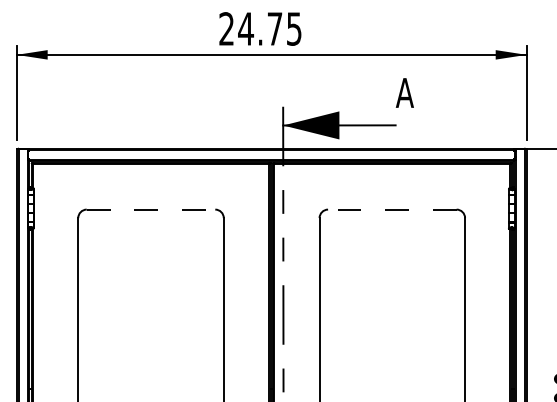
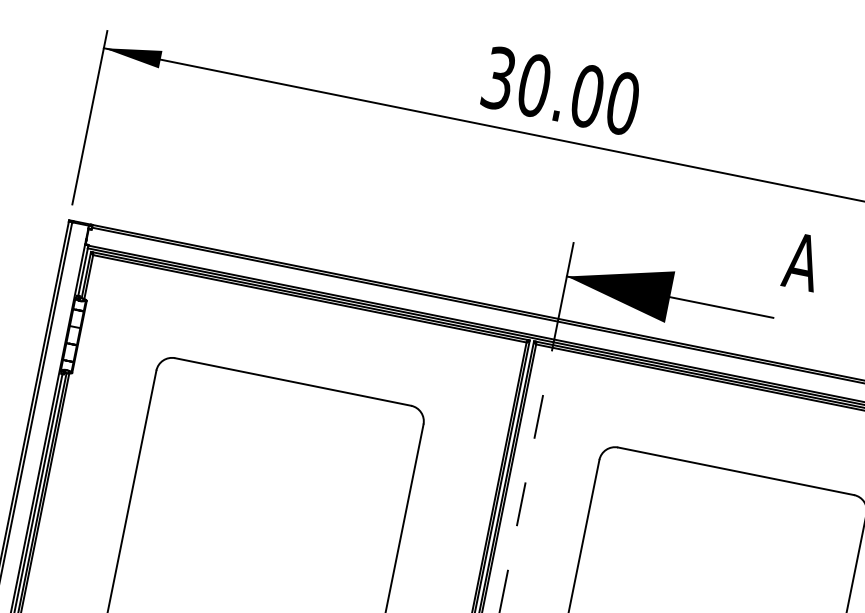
text: (260, 28) -> (561, 90), 24.75 -> 30.00
line: (151, 209) -> (294, 381), dashed -> solid
line: (391, 209) -> (734, 470), dashed -> solid

